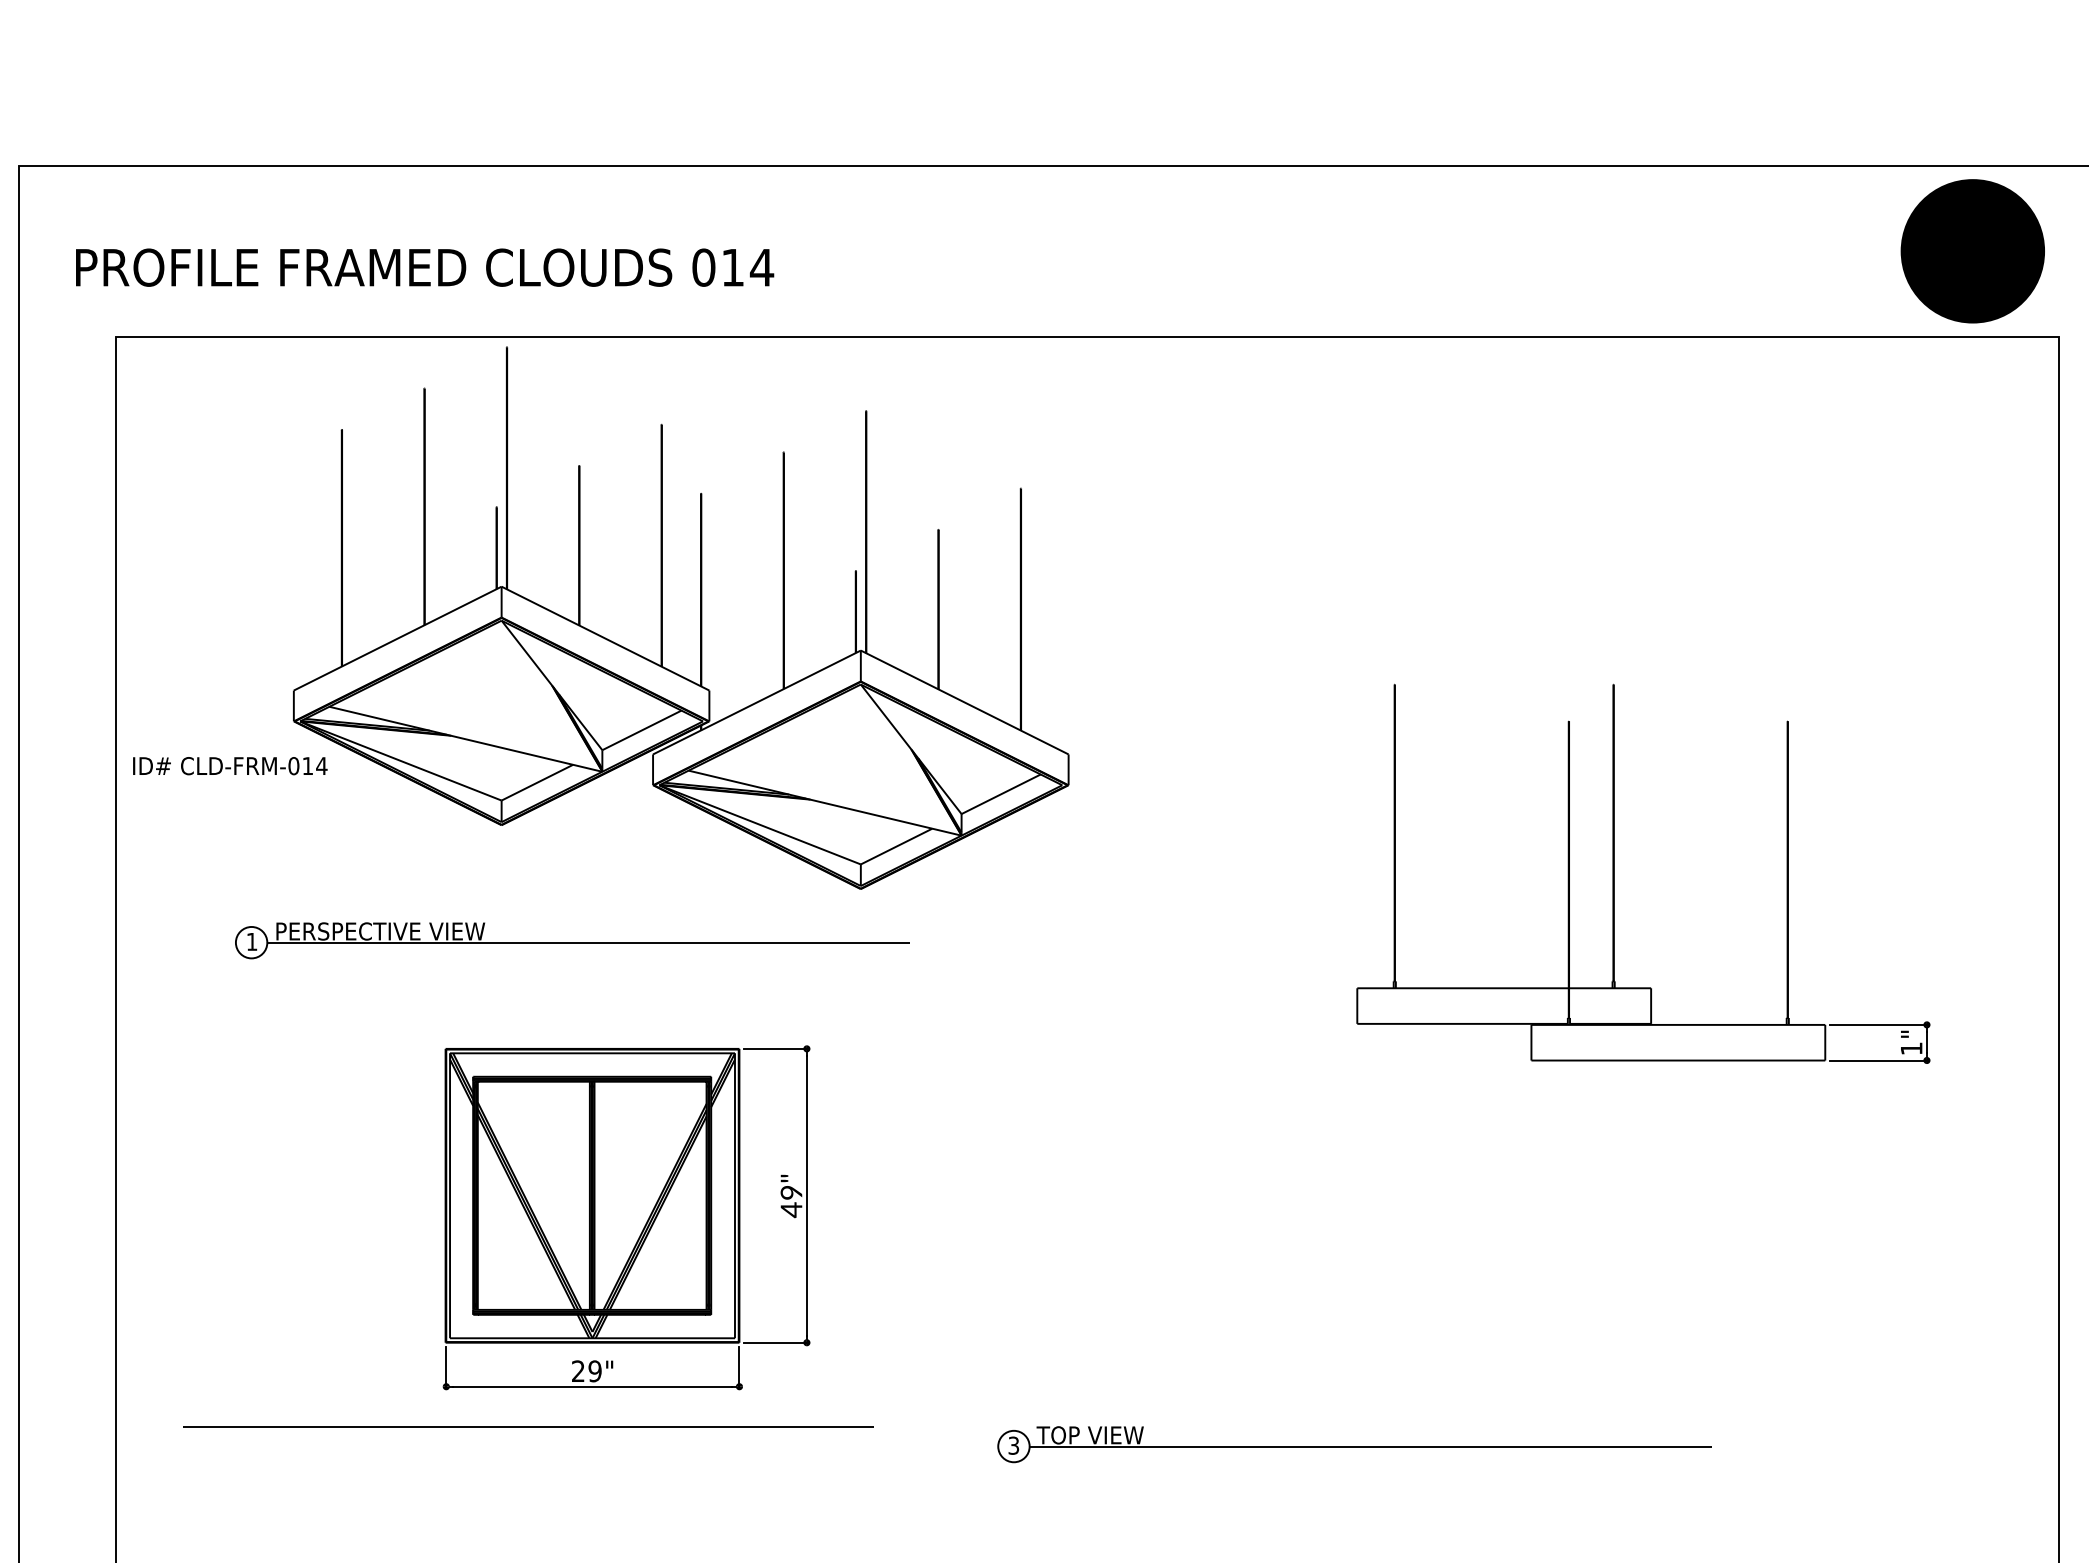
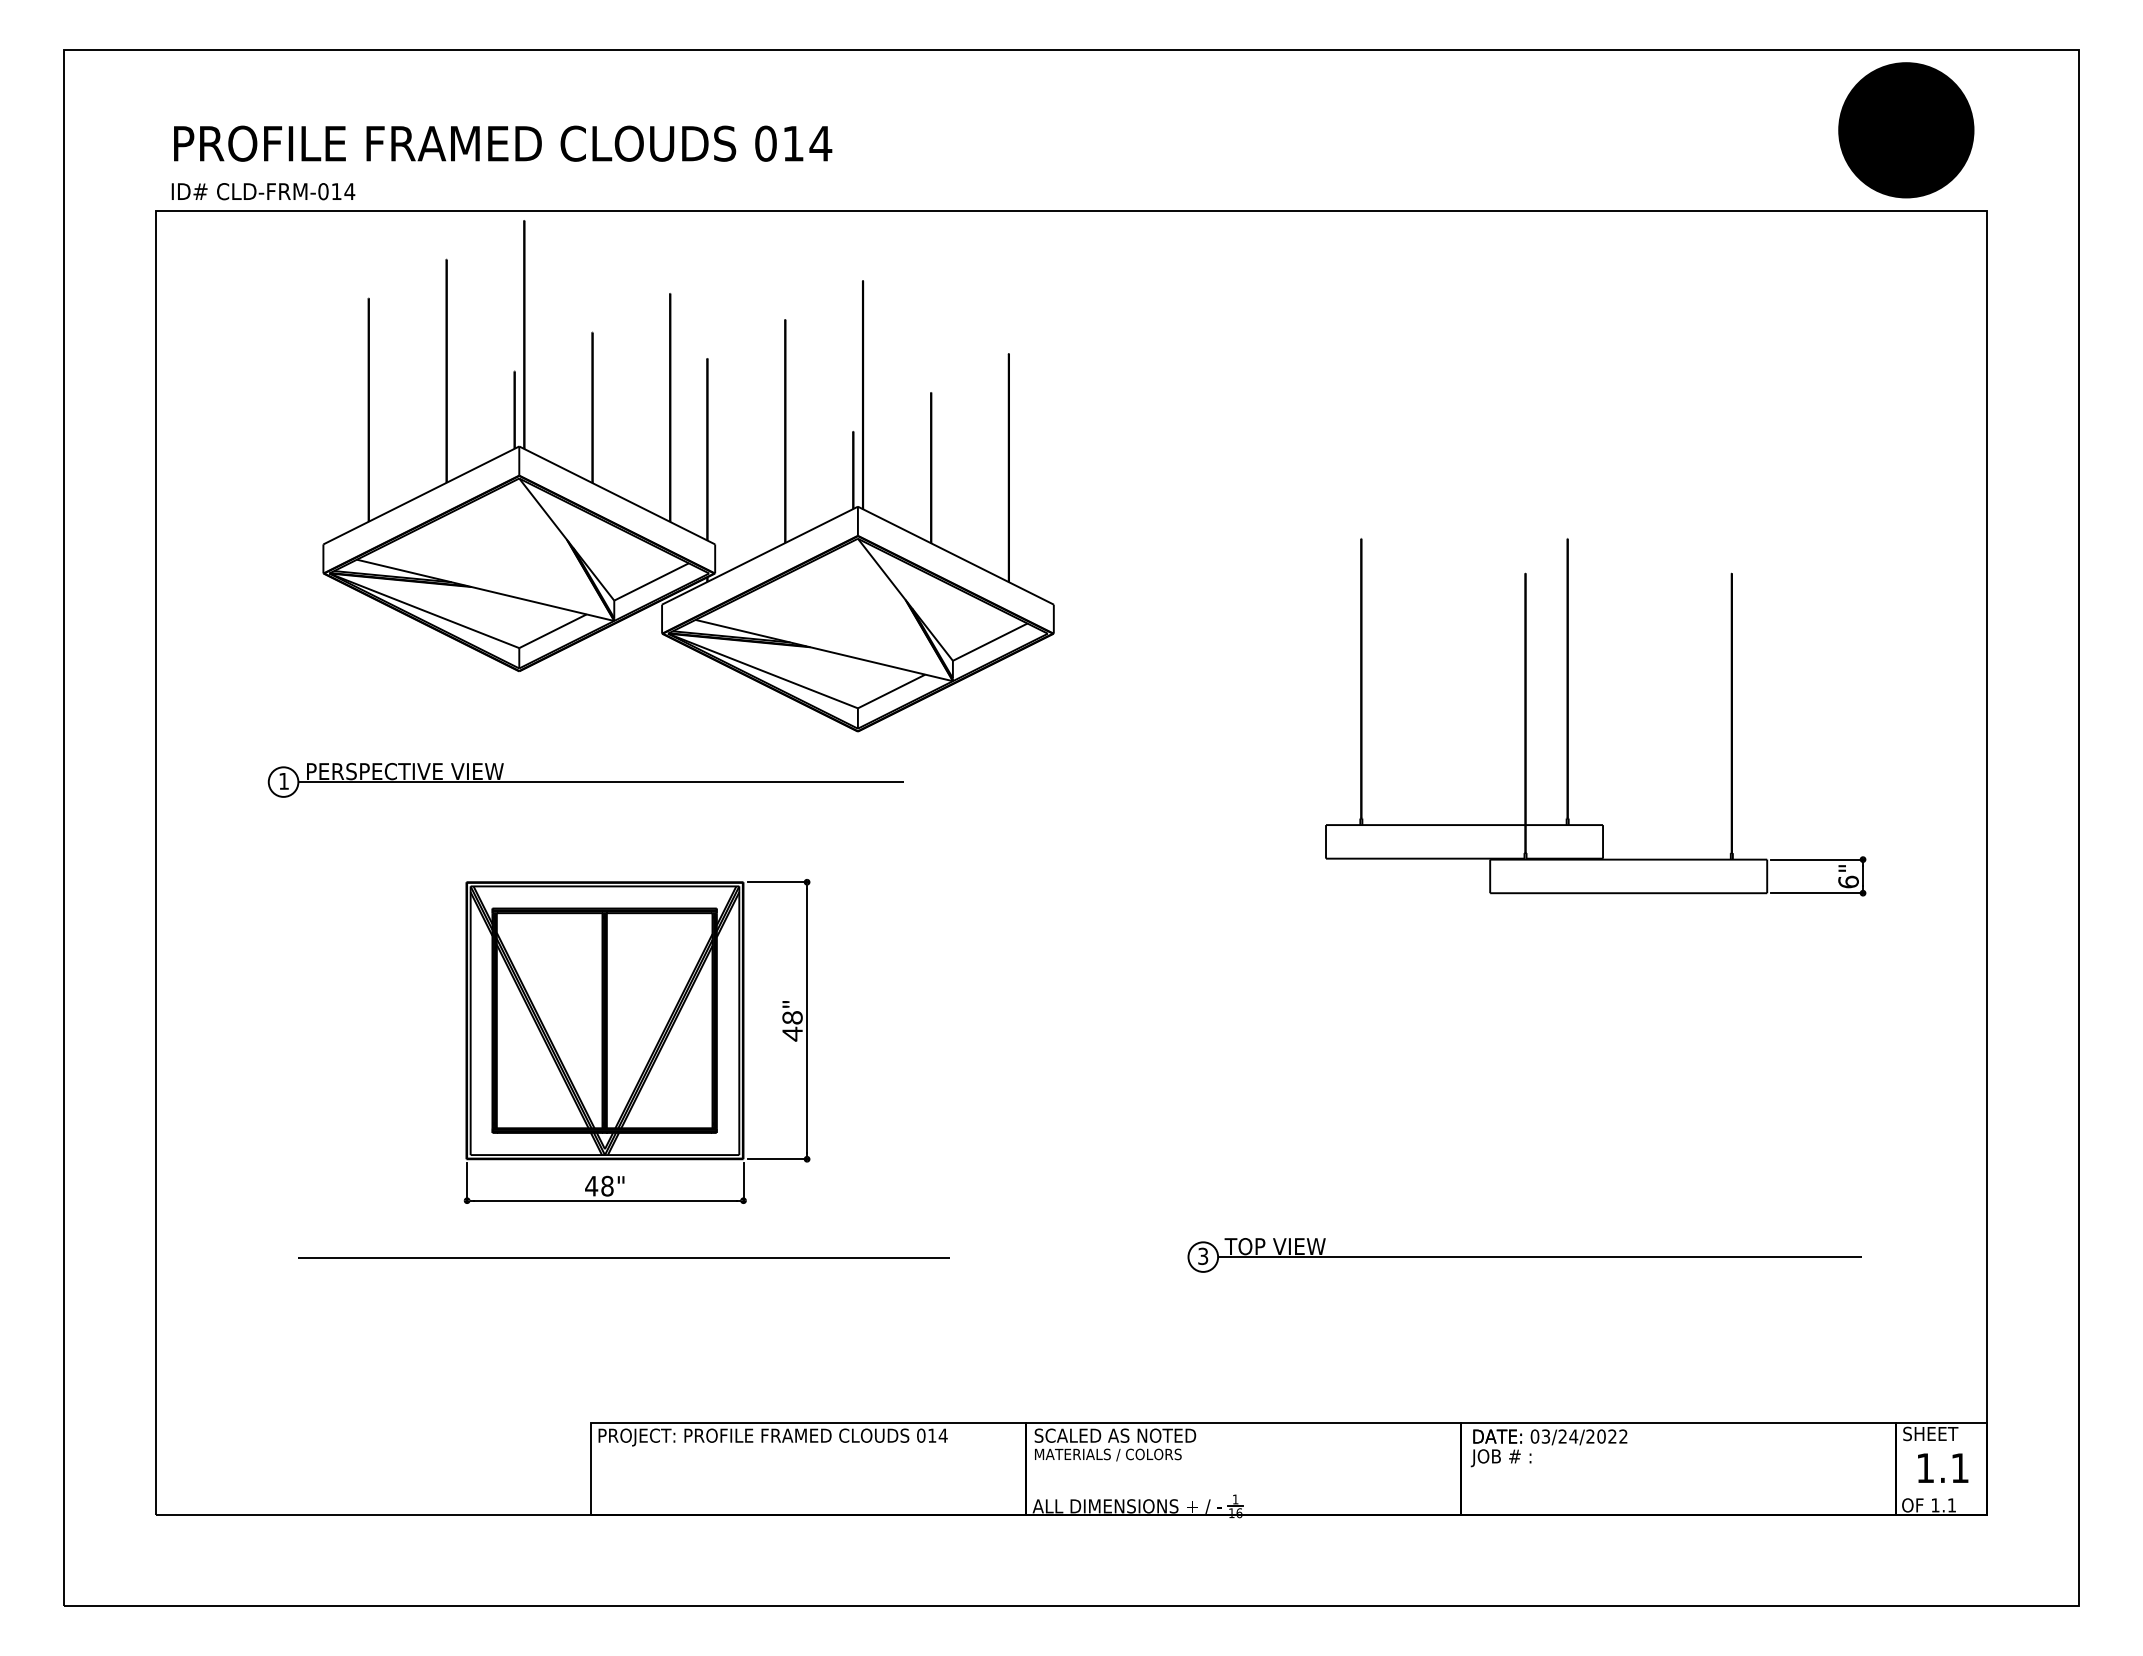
text: (425, 267) -> (503, 143), moved
text: (230, 765) -> (263, 191), moved
text: (1911, 1048) -> (1848, 881), 1" -> 6"
text: (792, 1192) -> (793, 1017), 49" -> 48"
text: (586, 1370) -> (599, 1185), 29" -> 48"
line: (528, 1426) -> (623, 1257), moved
part: (1354, 1444) -> (1524, 1255), moved

